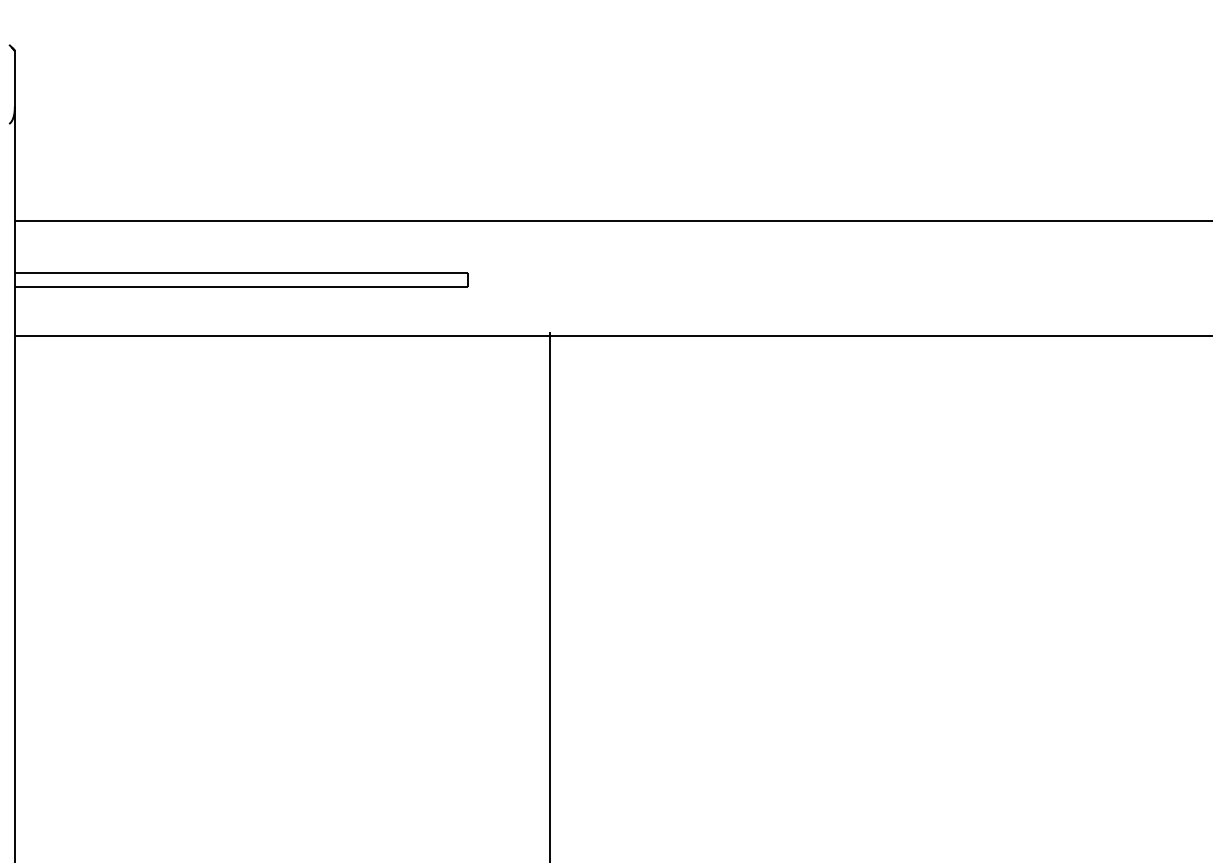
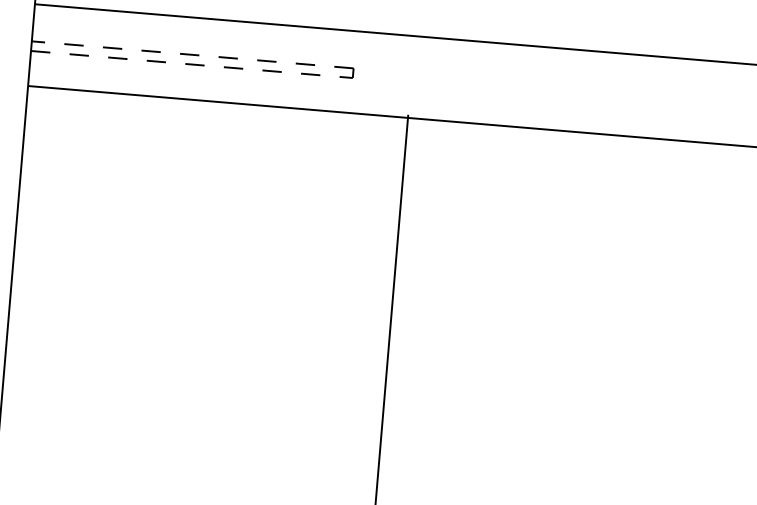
line: (241, 273) -> (192, 55), solid -> dashed
line: (241, 286) -> (191, 64), solid -> dashed

